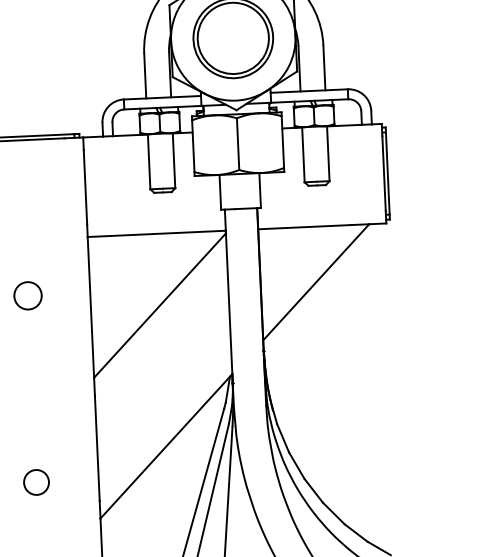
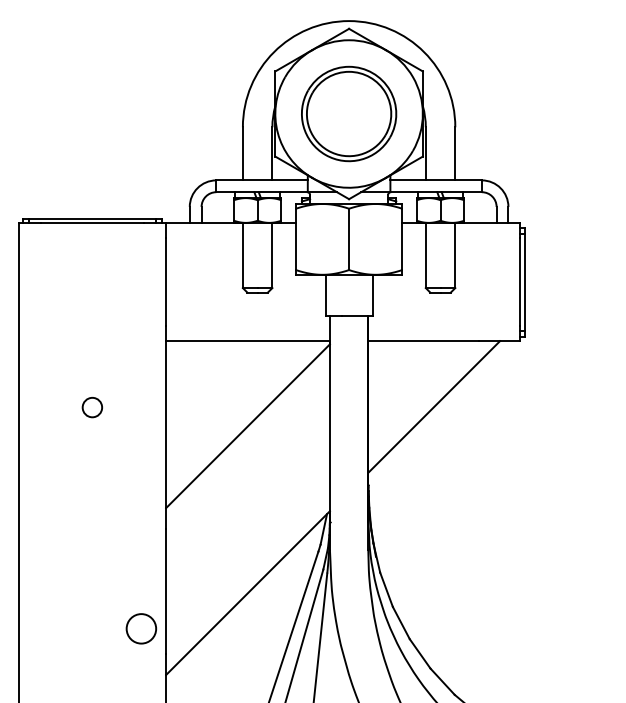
circle: (28, 295) -> (92, 407), size x0.6
circle: (36, 482) -> (141, 628), moved

